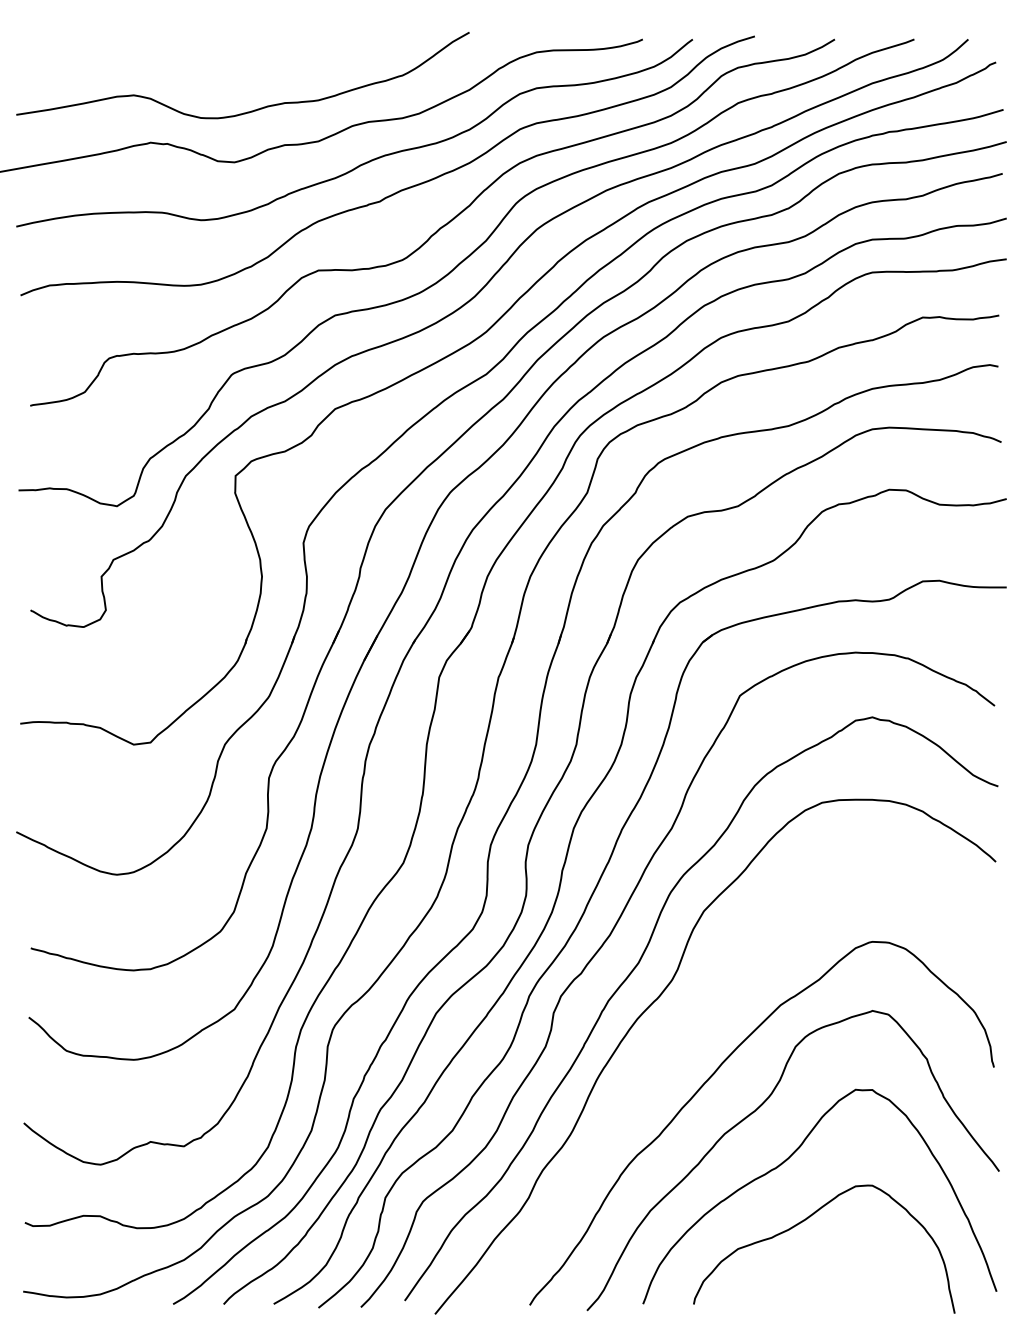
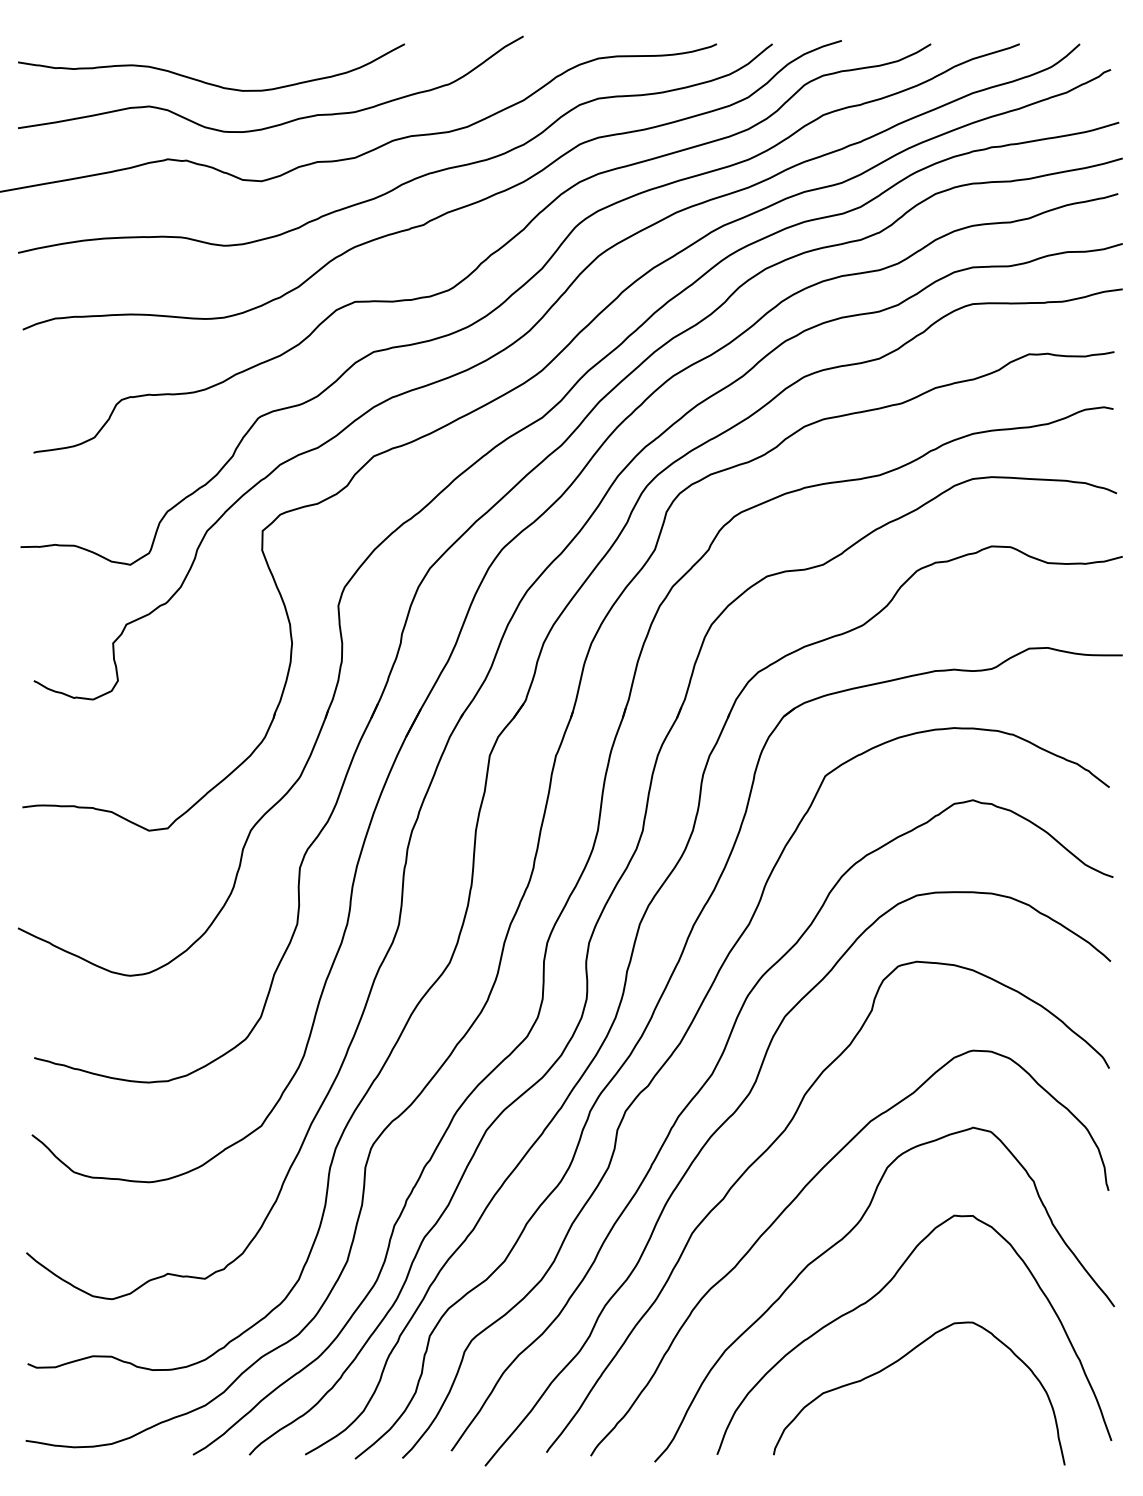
curve: (186, 73) -> (207, 82), added
curve: (690, 1029) -> (770, 1148), added

